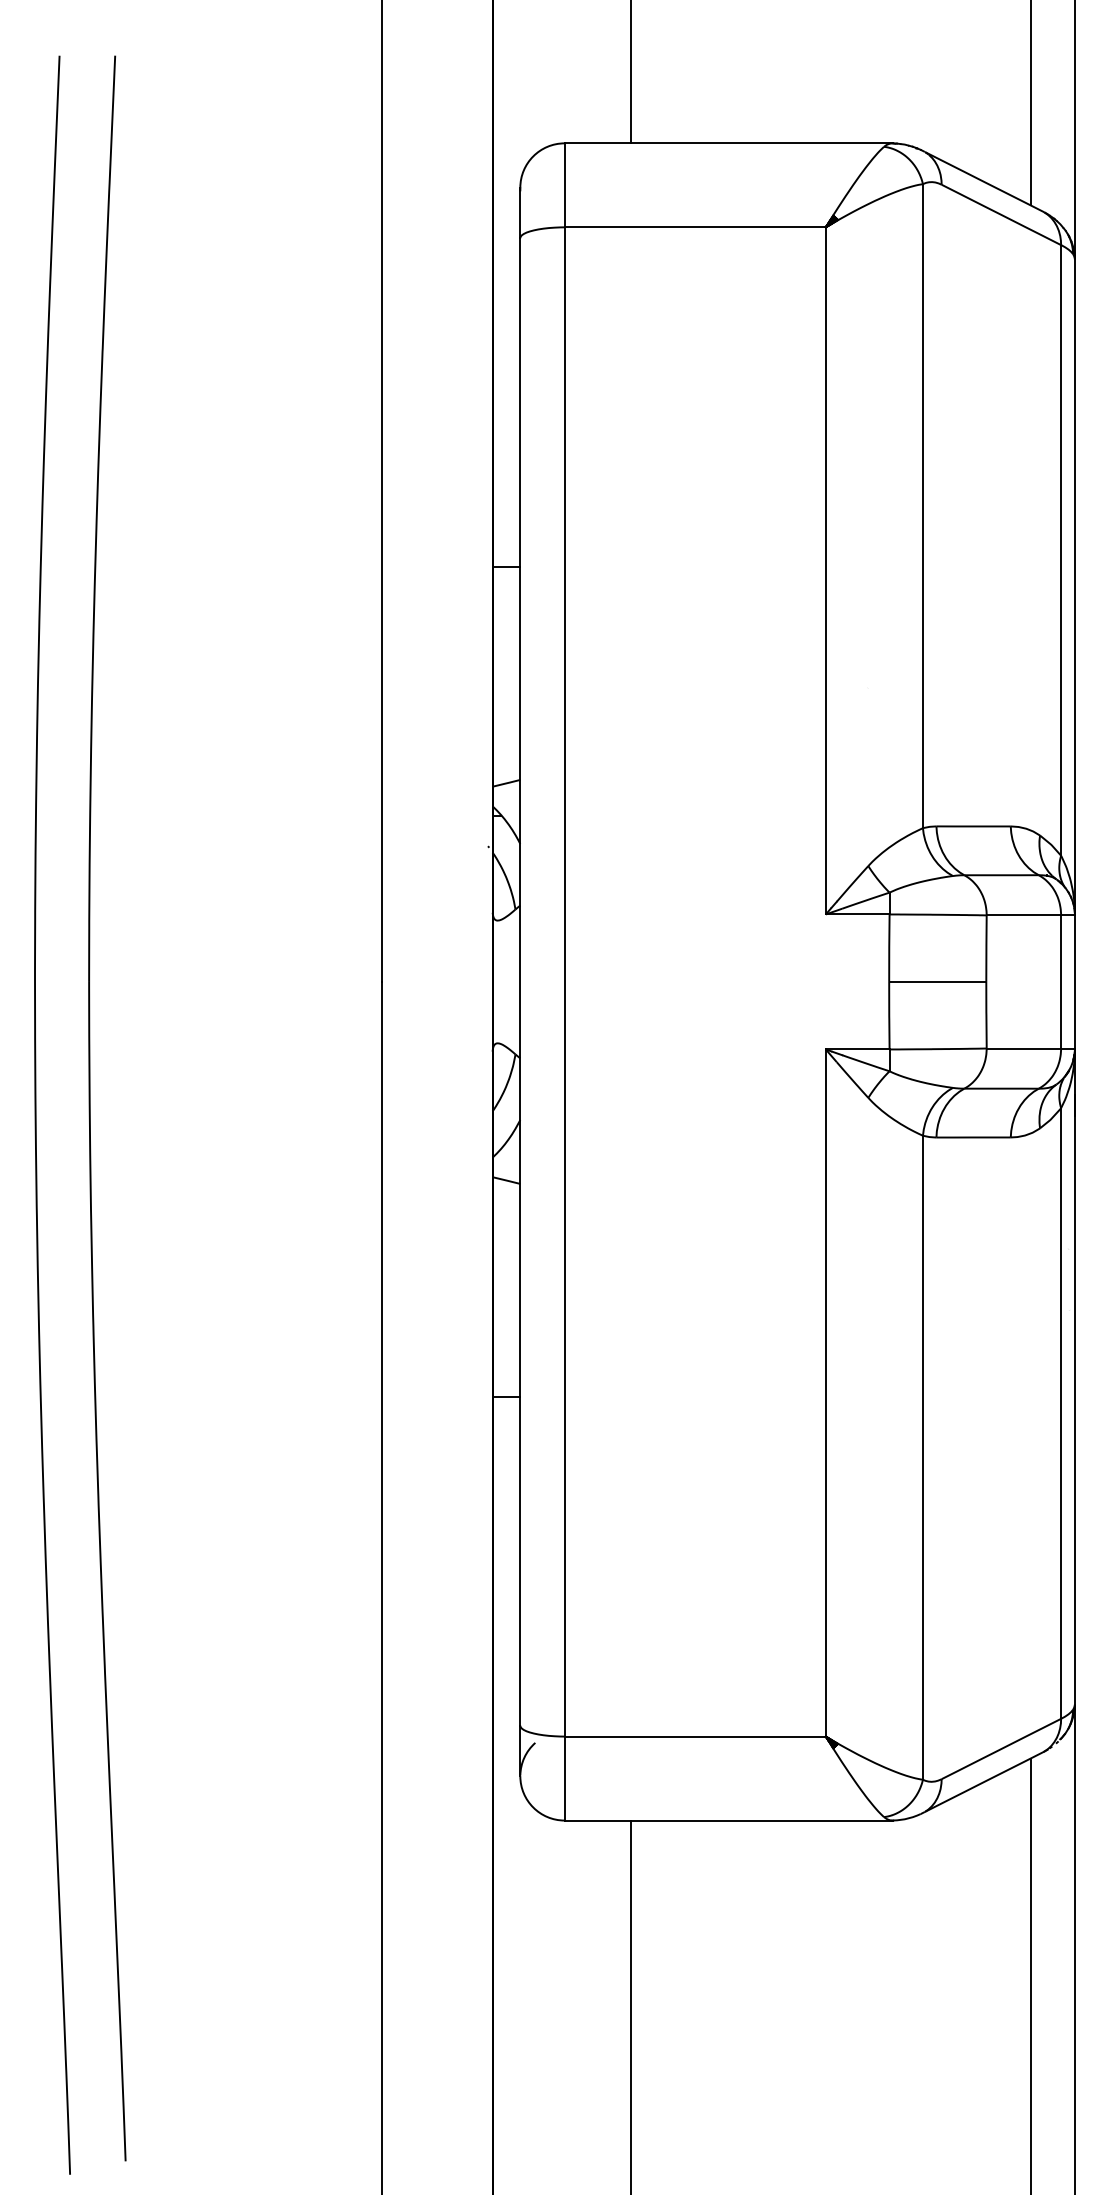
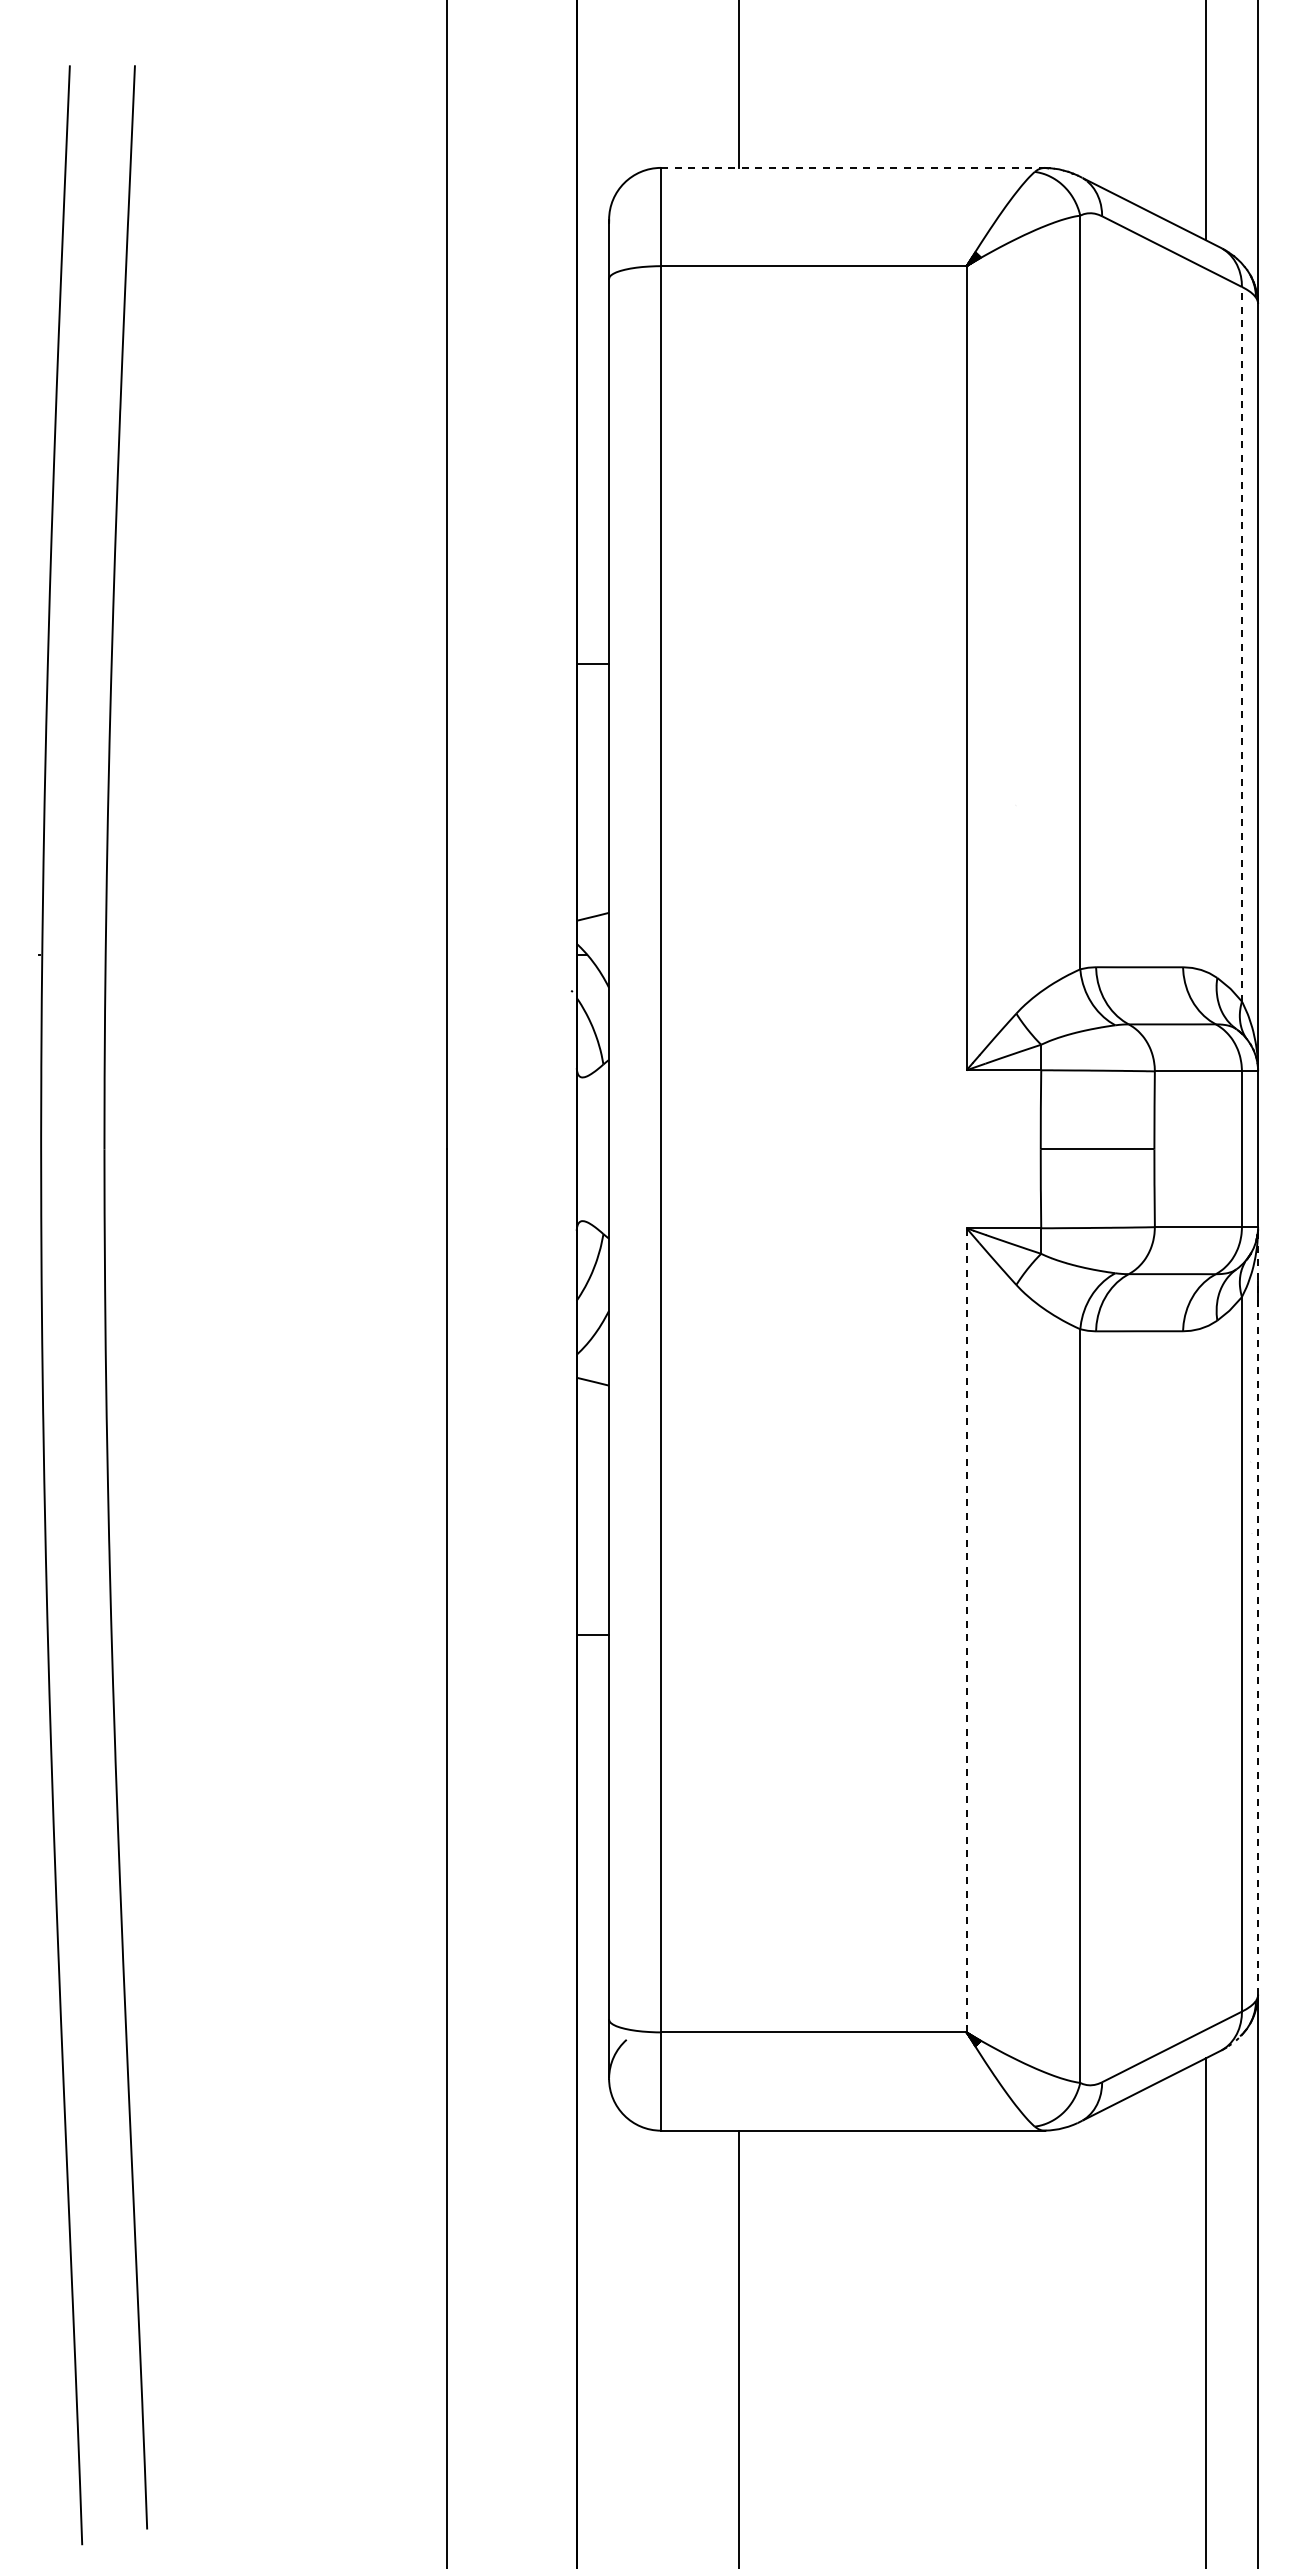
line: (728, 143) -> (852, 167), solid -> dashed
line: (1060, 549) -> (1241, 643), solid -> dashed
line: (1075, 1376) -> (1258, 1610), solid -> dashed
line: (825, 1392) -> (966, 1629), solid -> dashed

